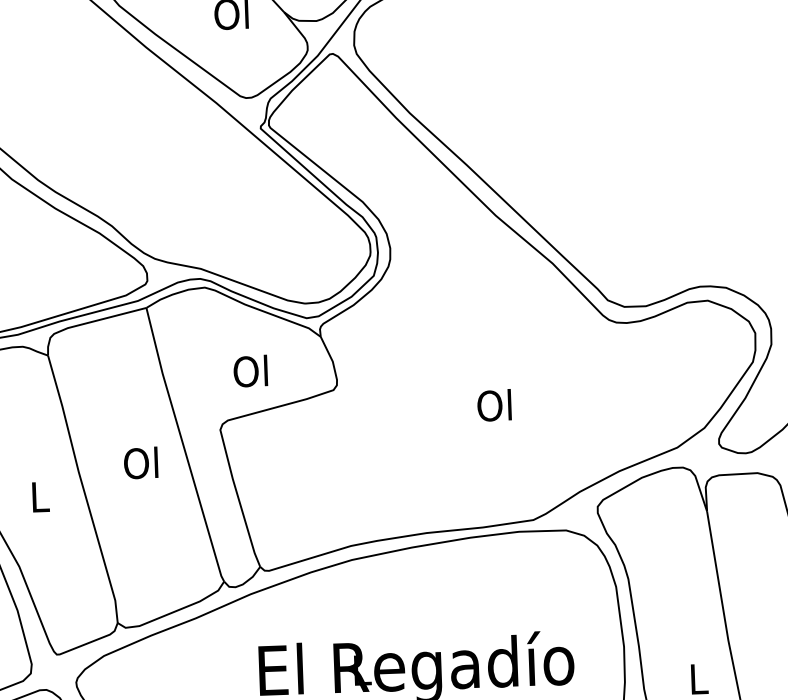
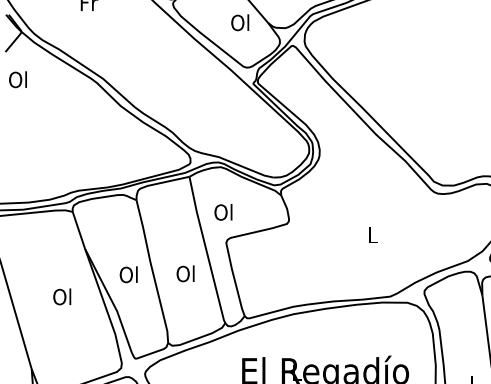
text: (250, 371) -> (223, 212), moved
text: (493, 404) -> (371, 234), Ol -> L
text: (140, 462) -> (185, 273), moved
text: (38, 496) -> (128, 274), L -> Ol

